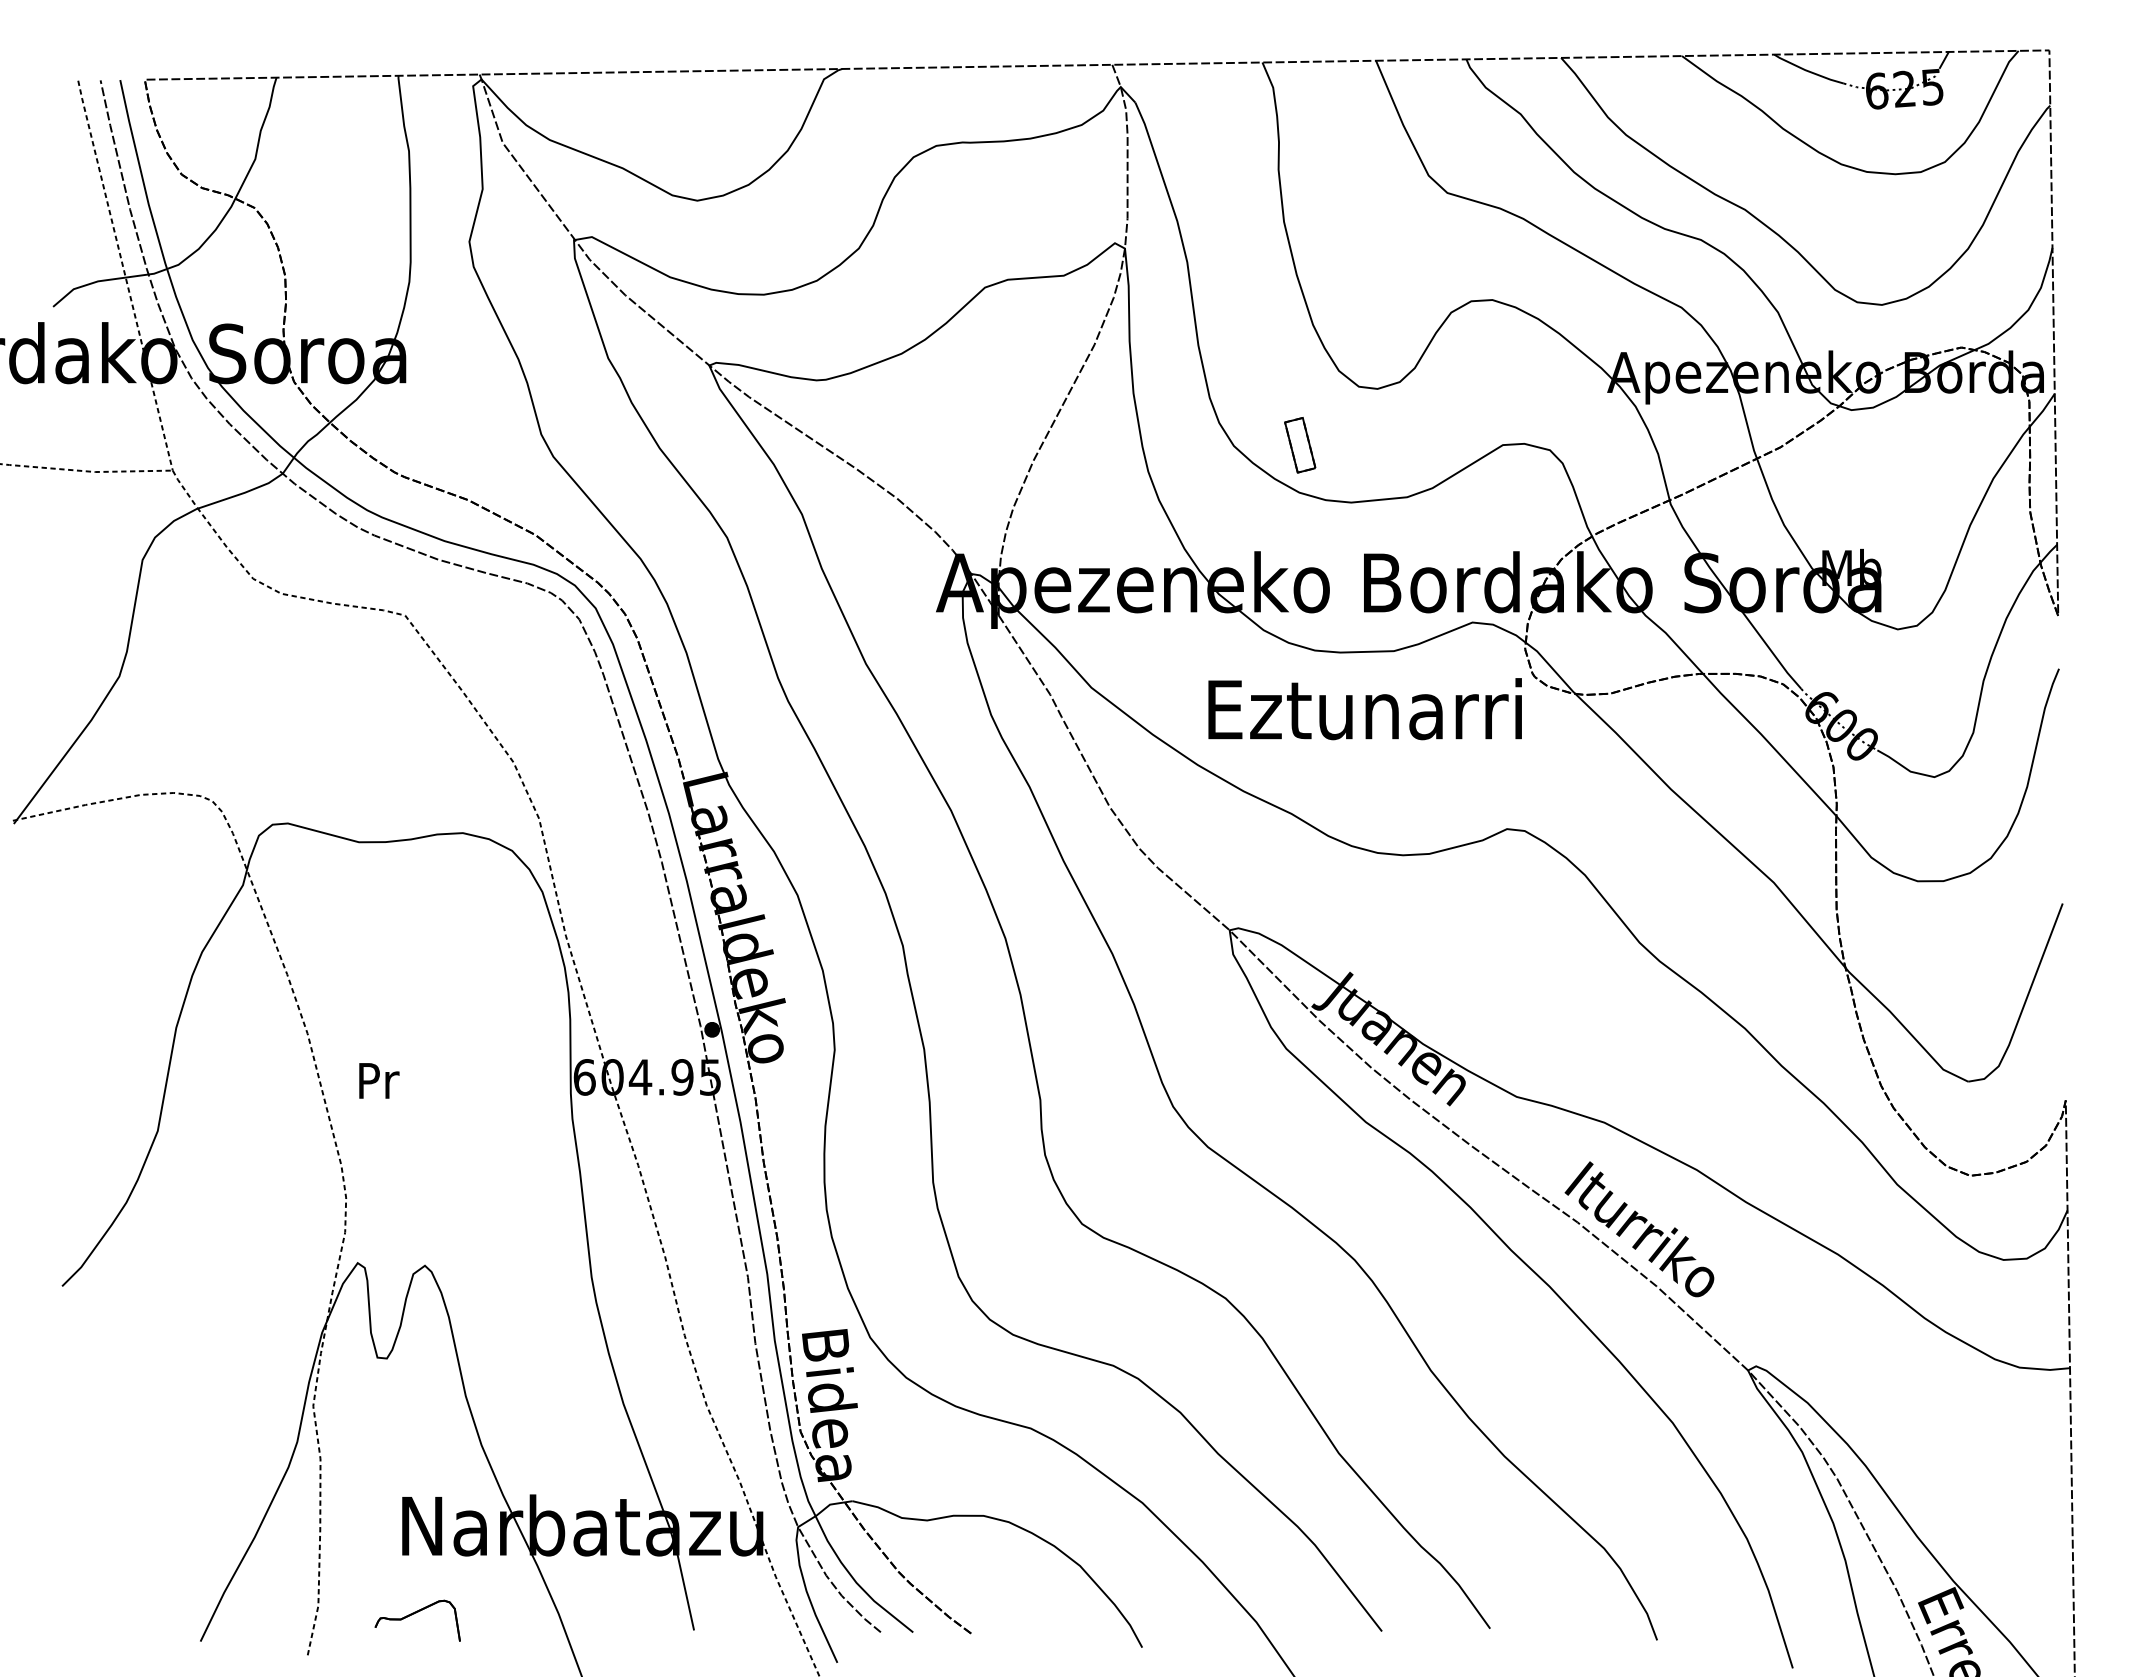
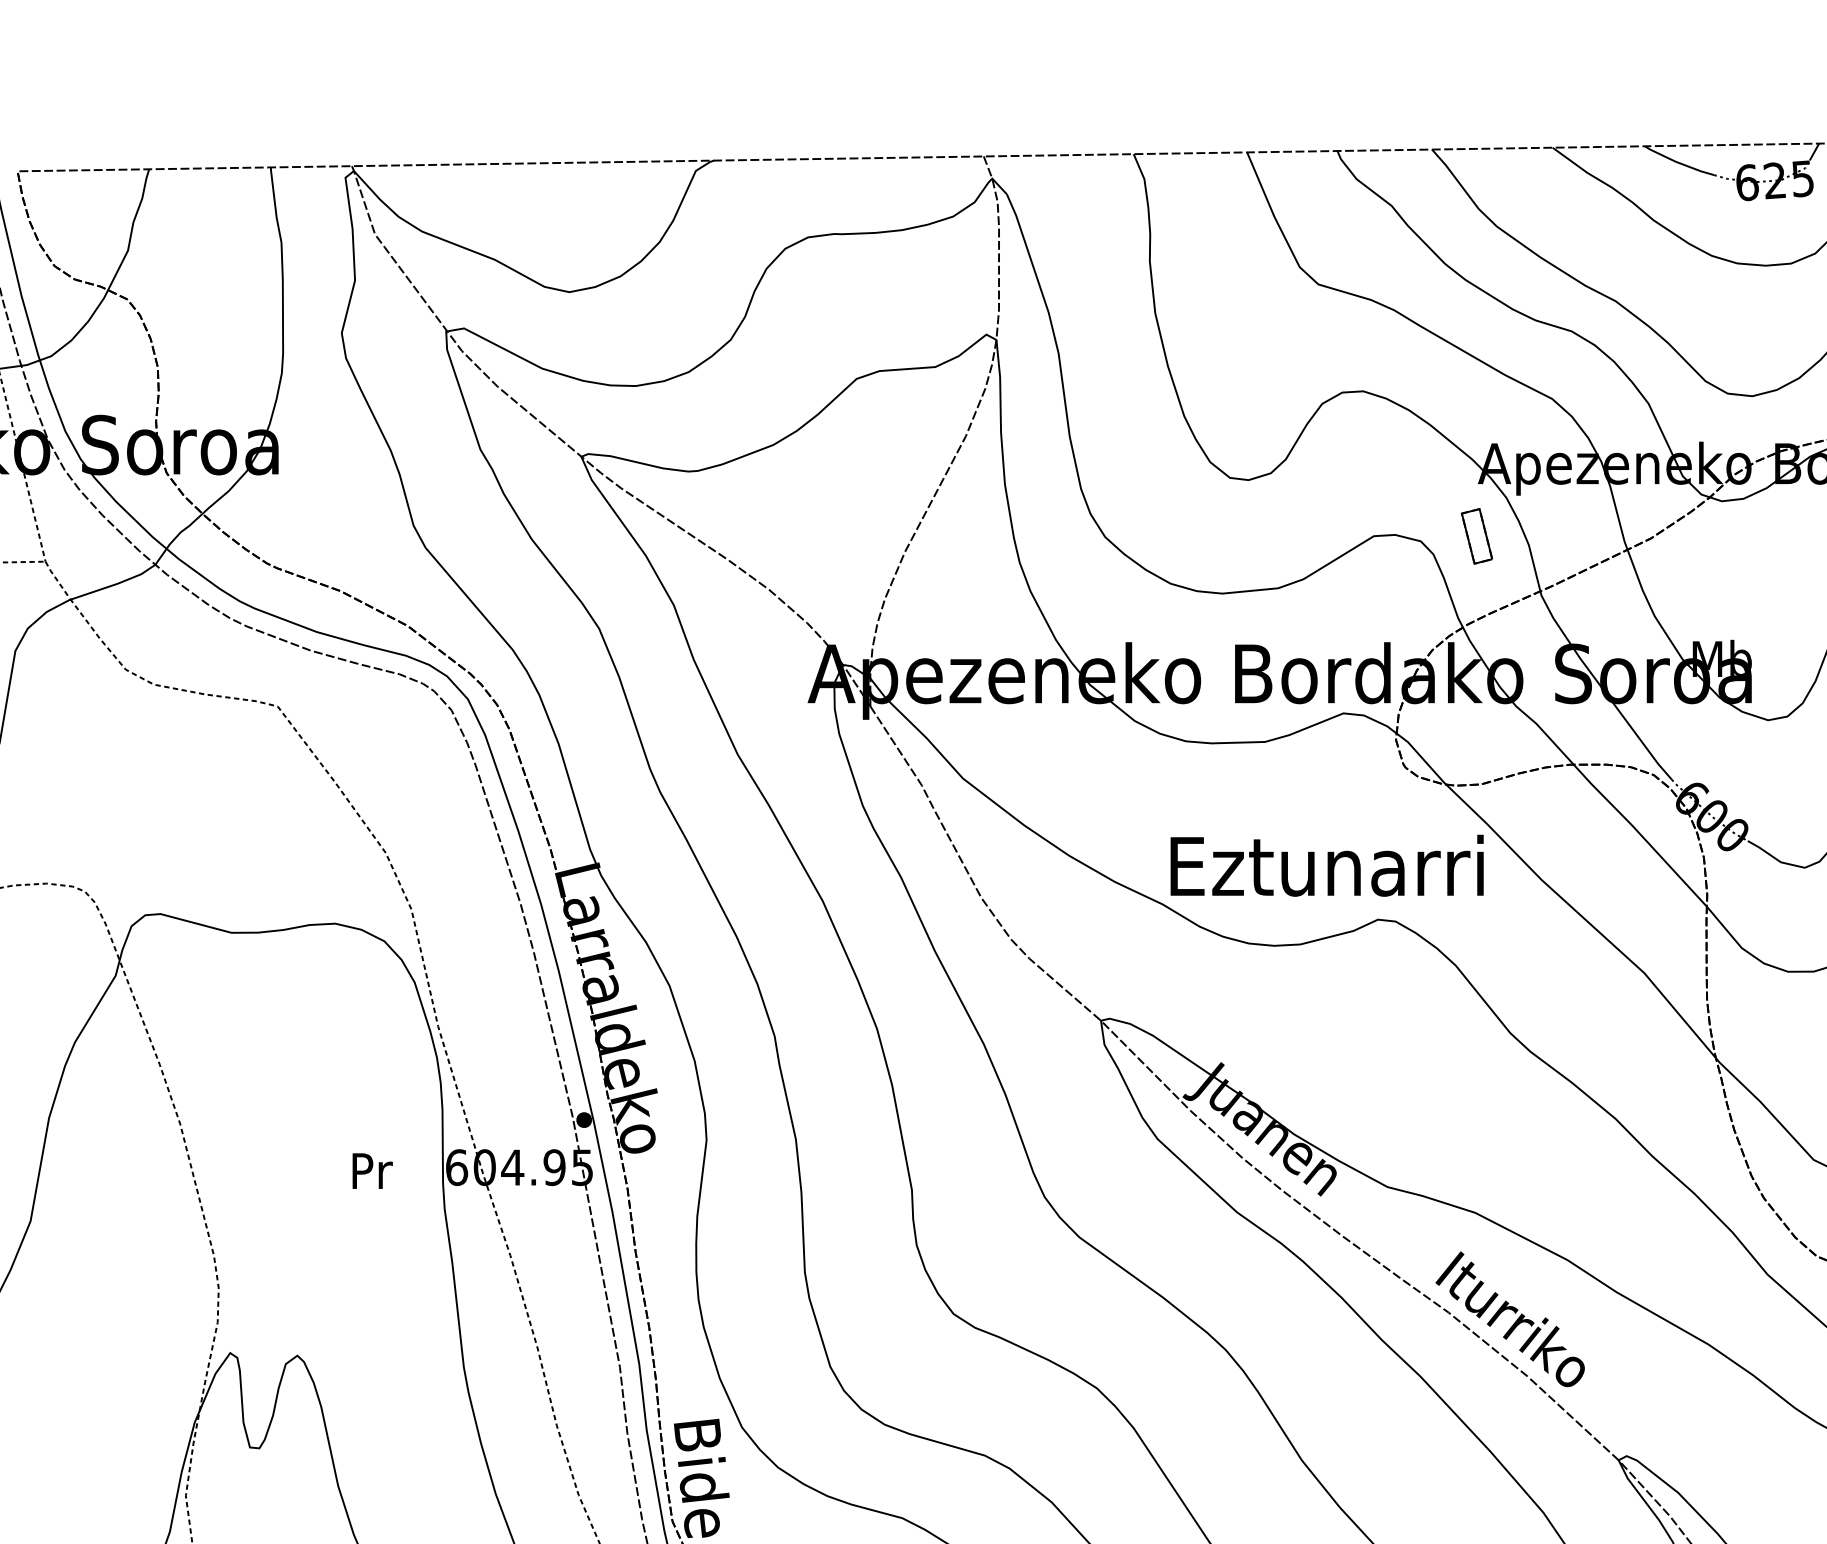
part: (1300, 445) -> (1477, 536), moved
text: (1364, 709) -> (1326, 866), moved
text: (379, 1080) -> (372, 1170), moved

